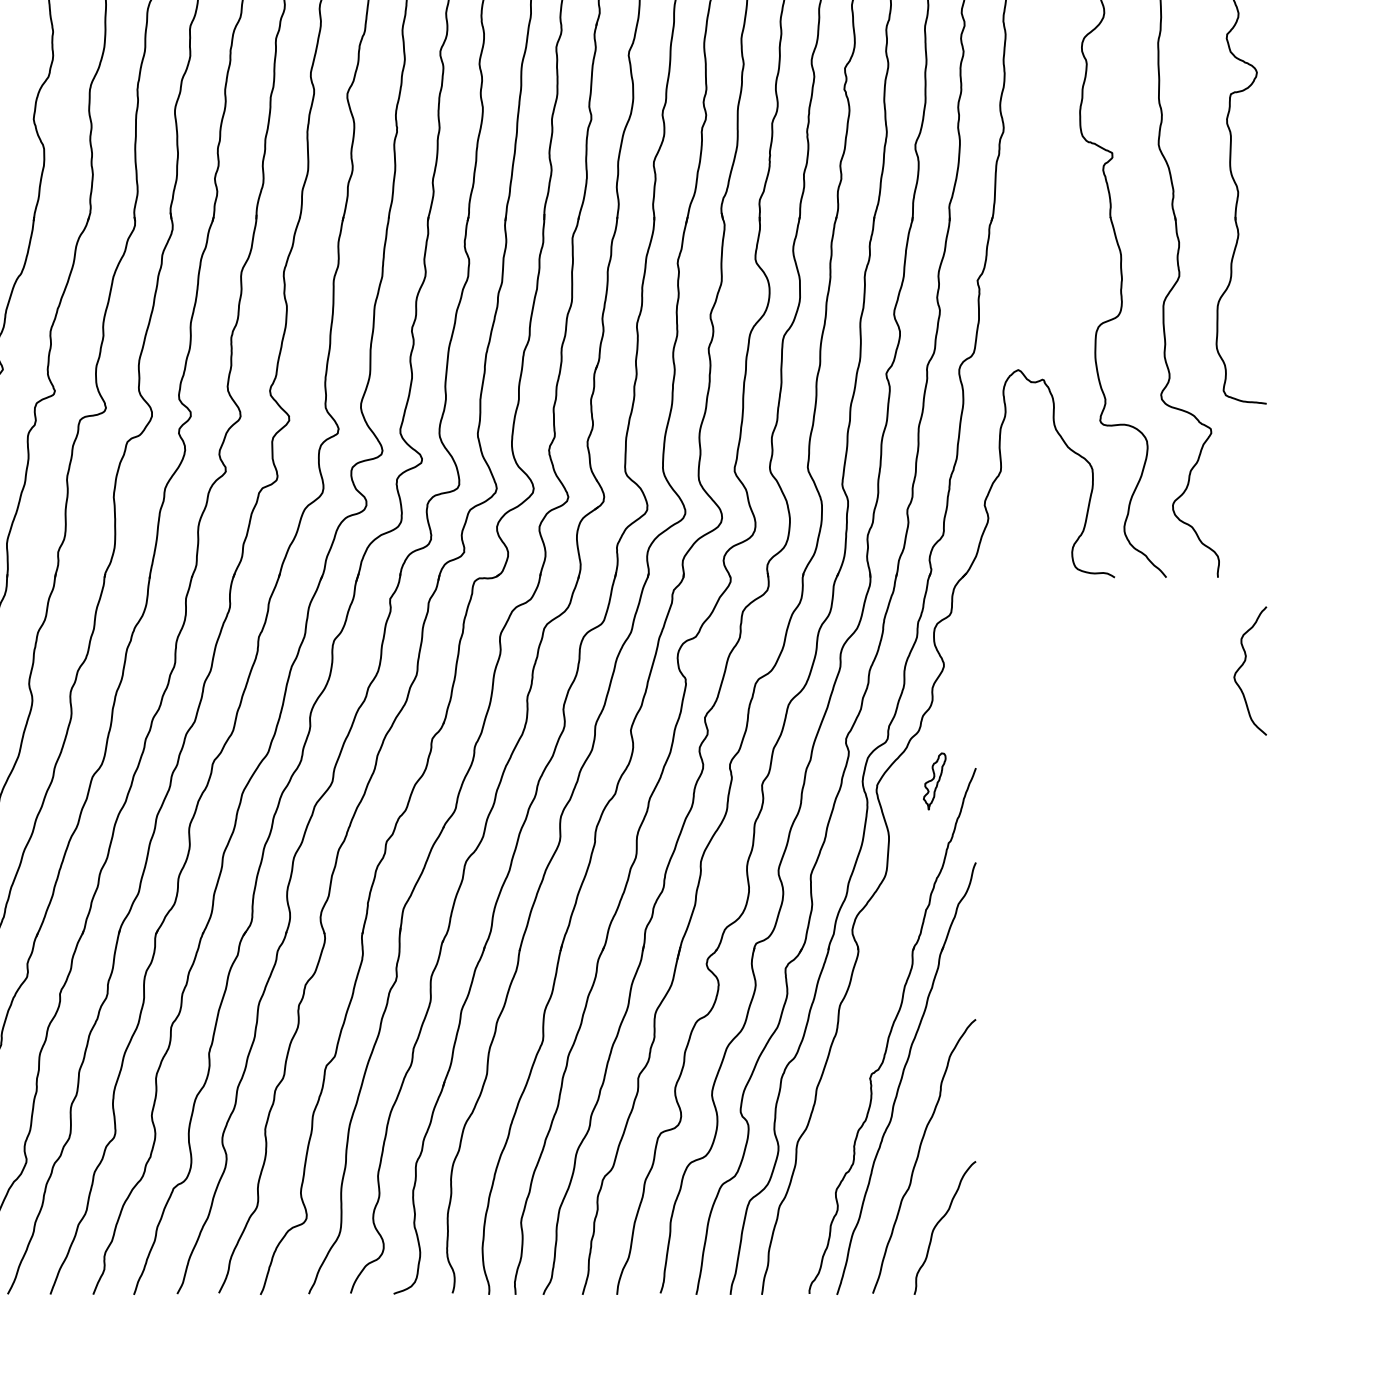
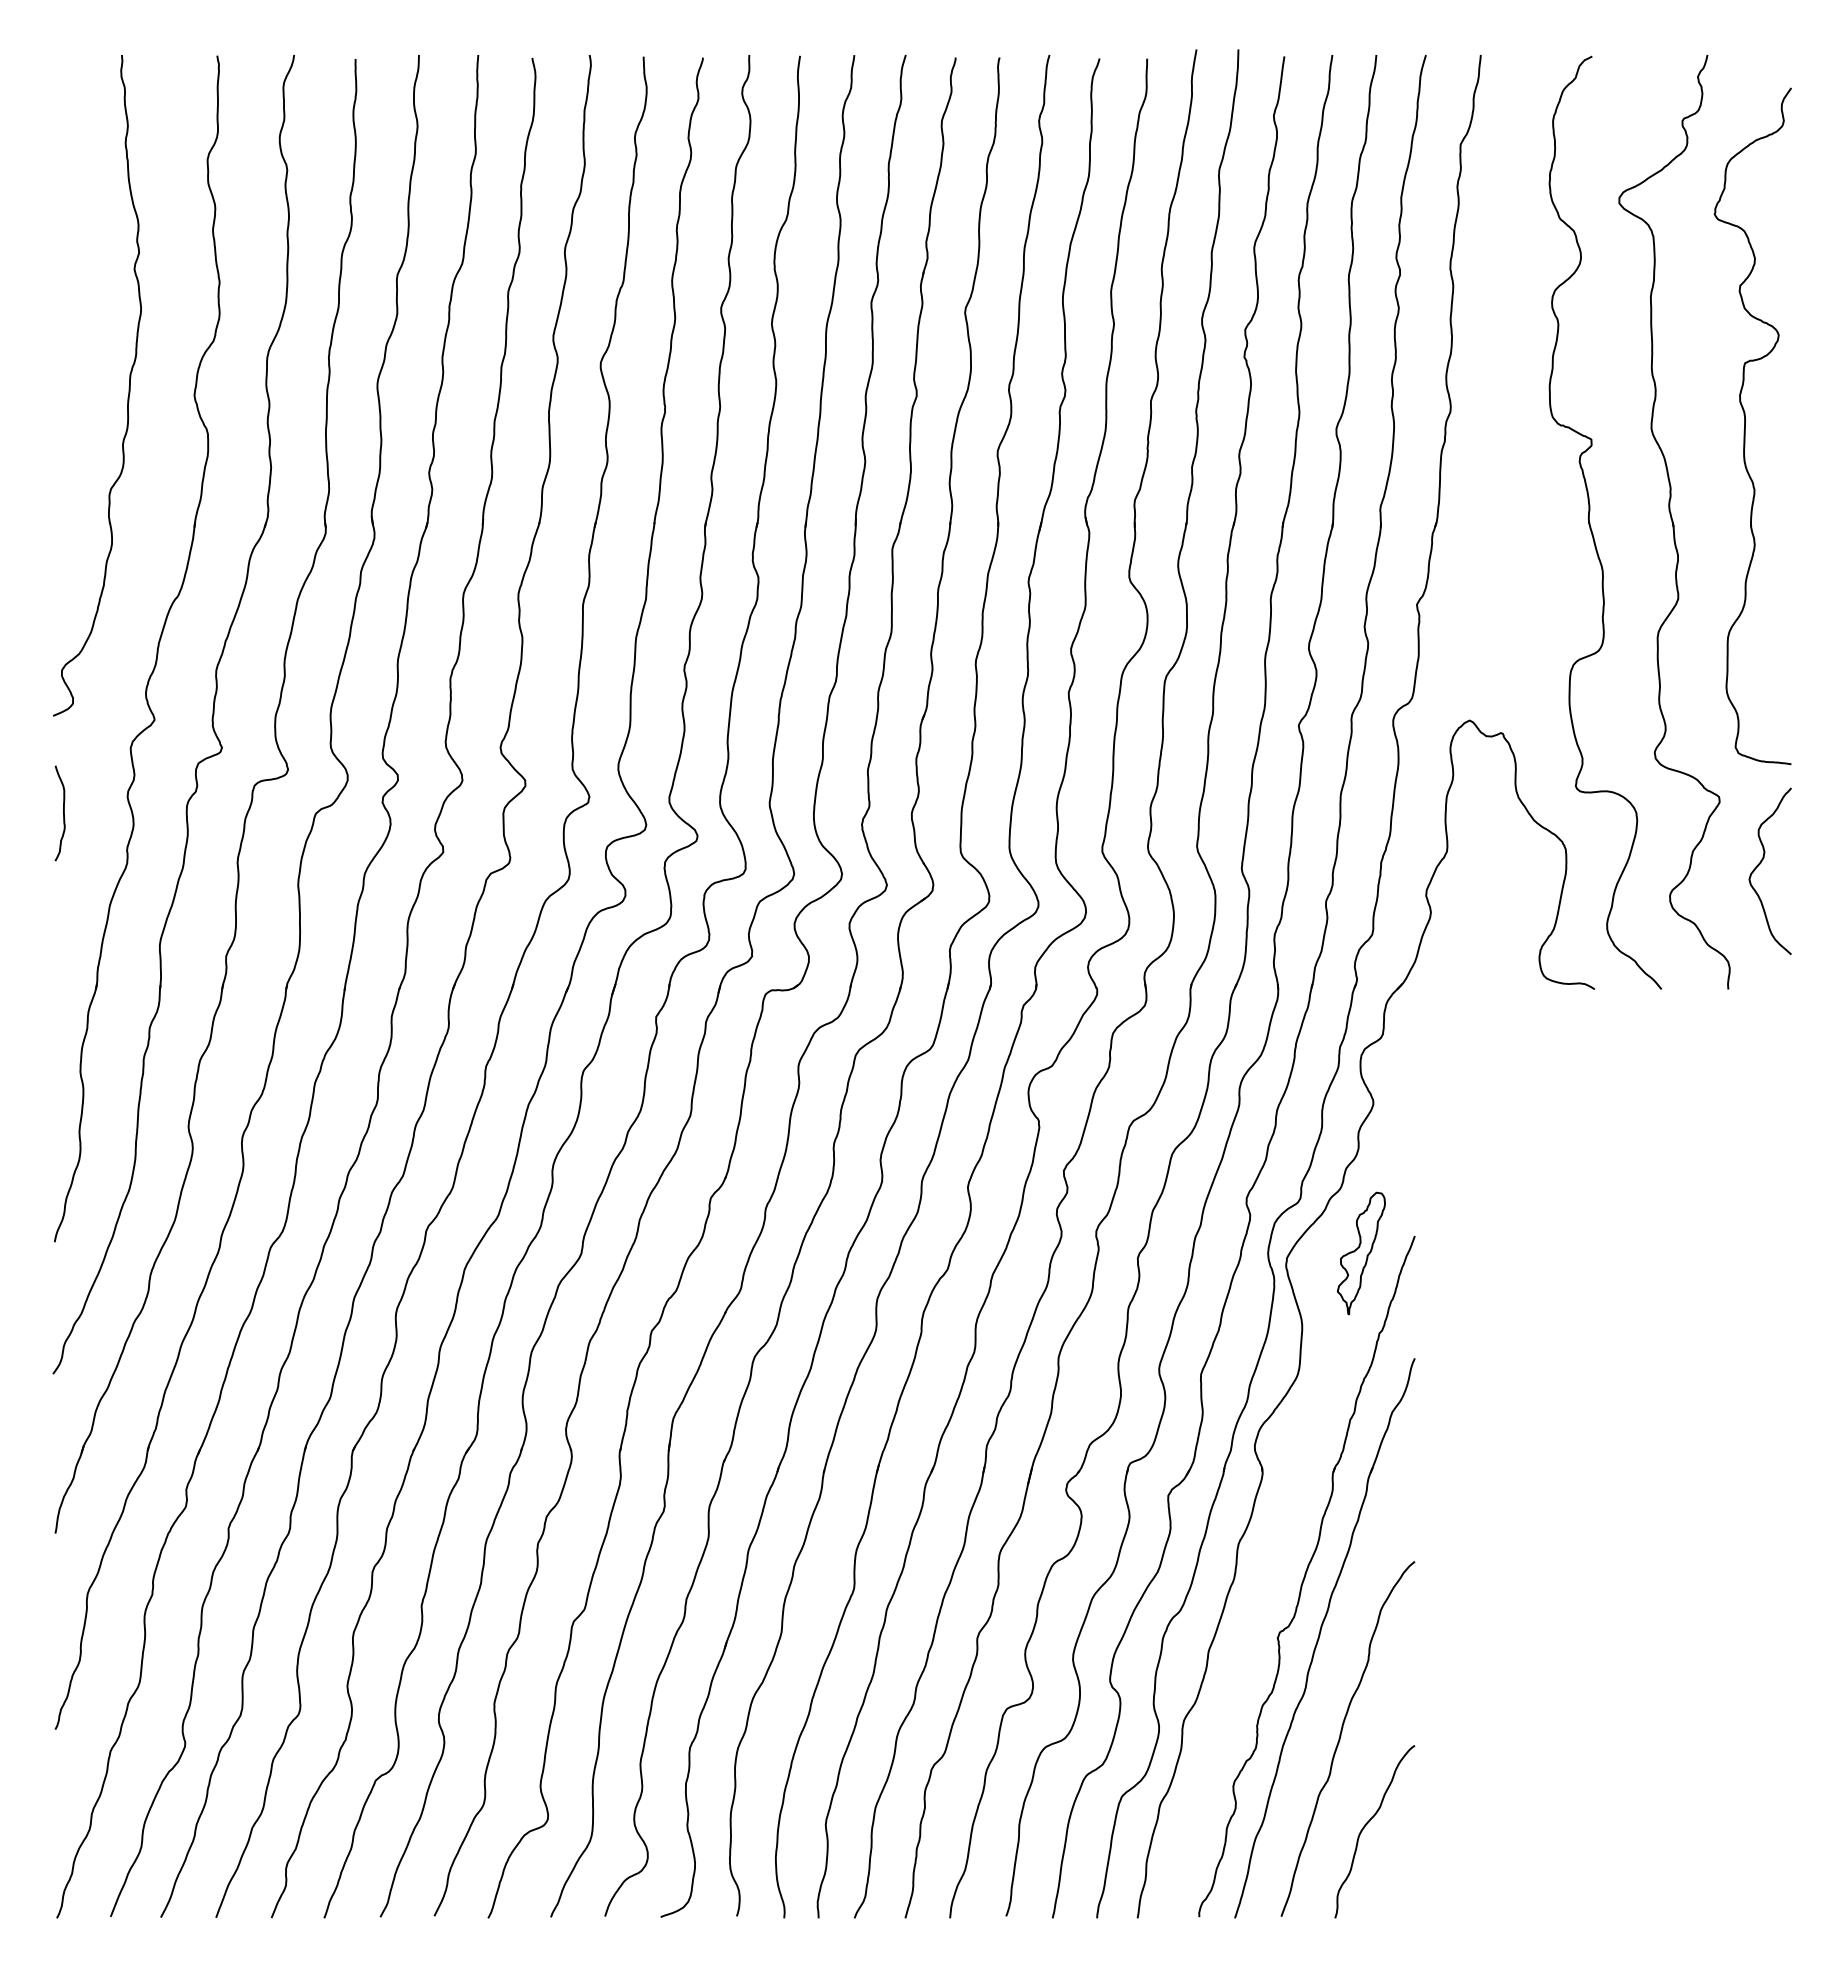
curve: (1243, 664) -> (1761, 863), moved
part: (934, 781) -> (1361, 1253), size x1.67

